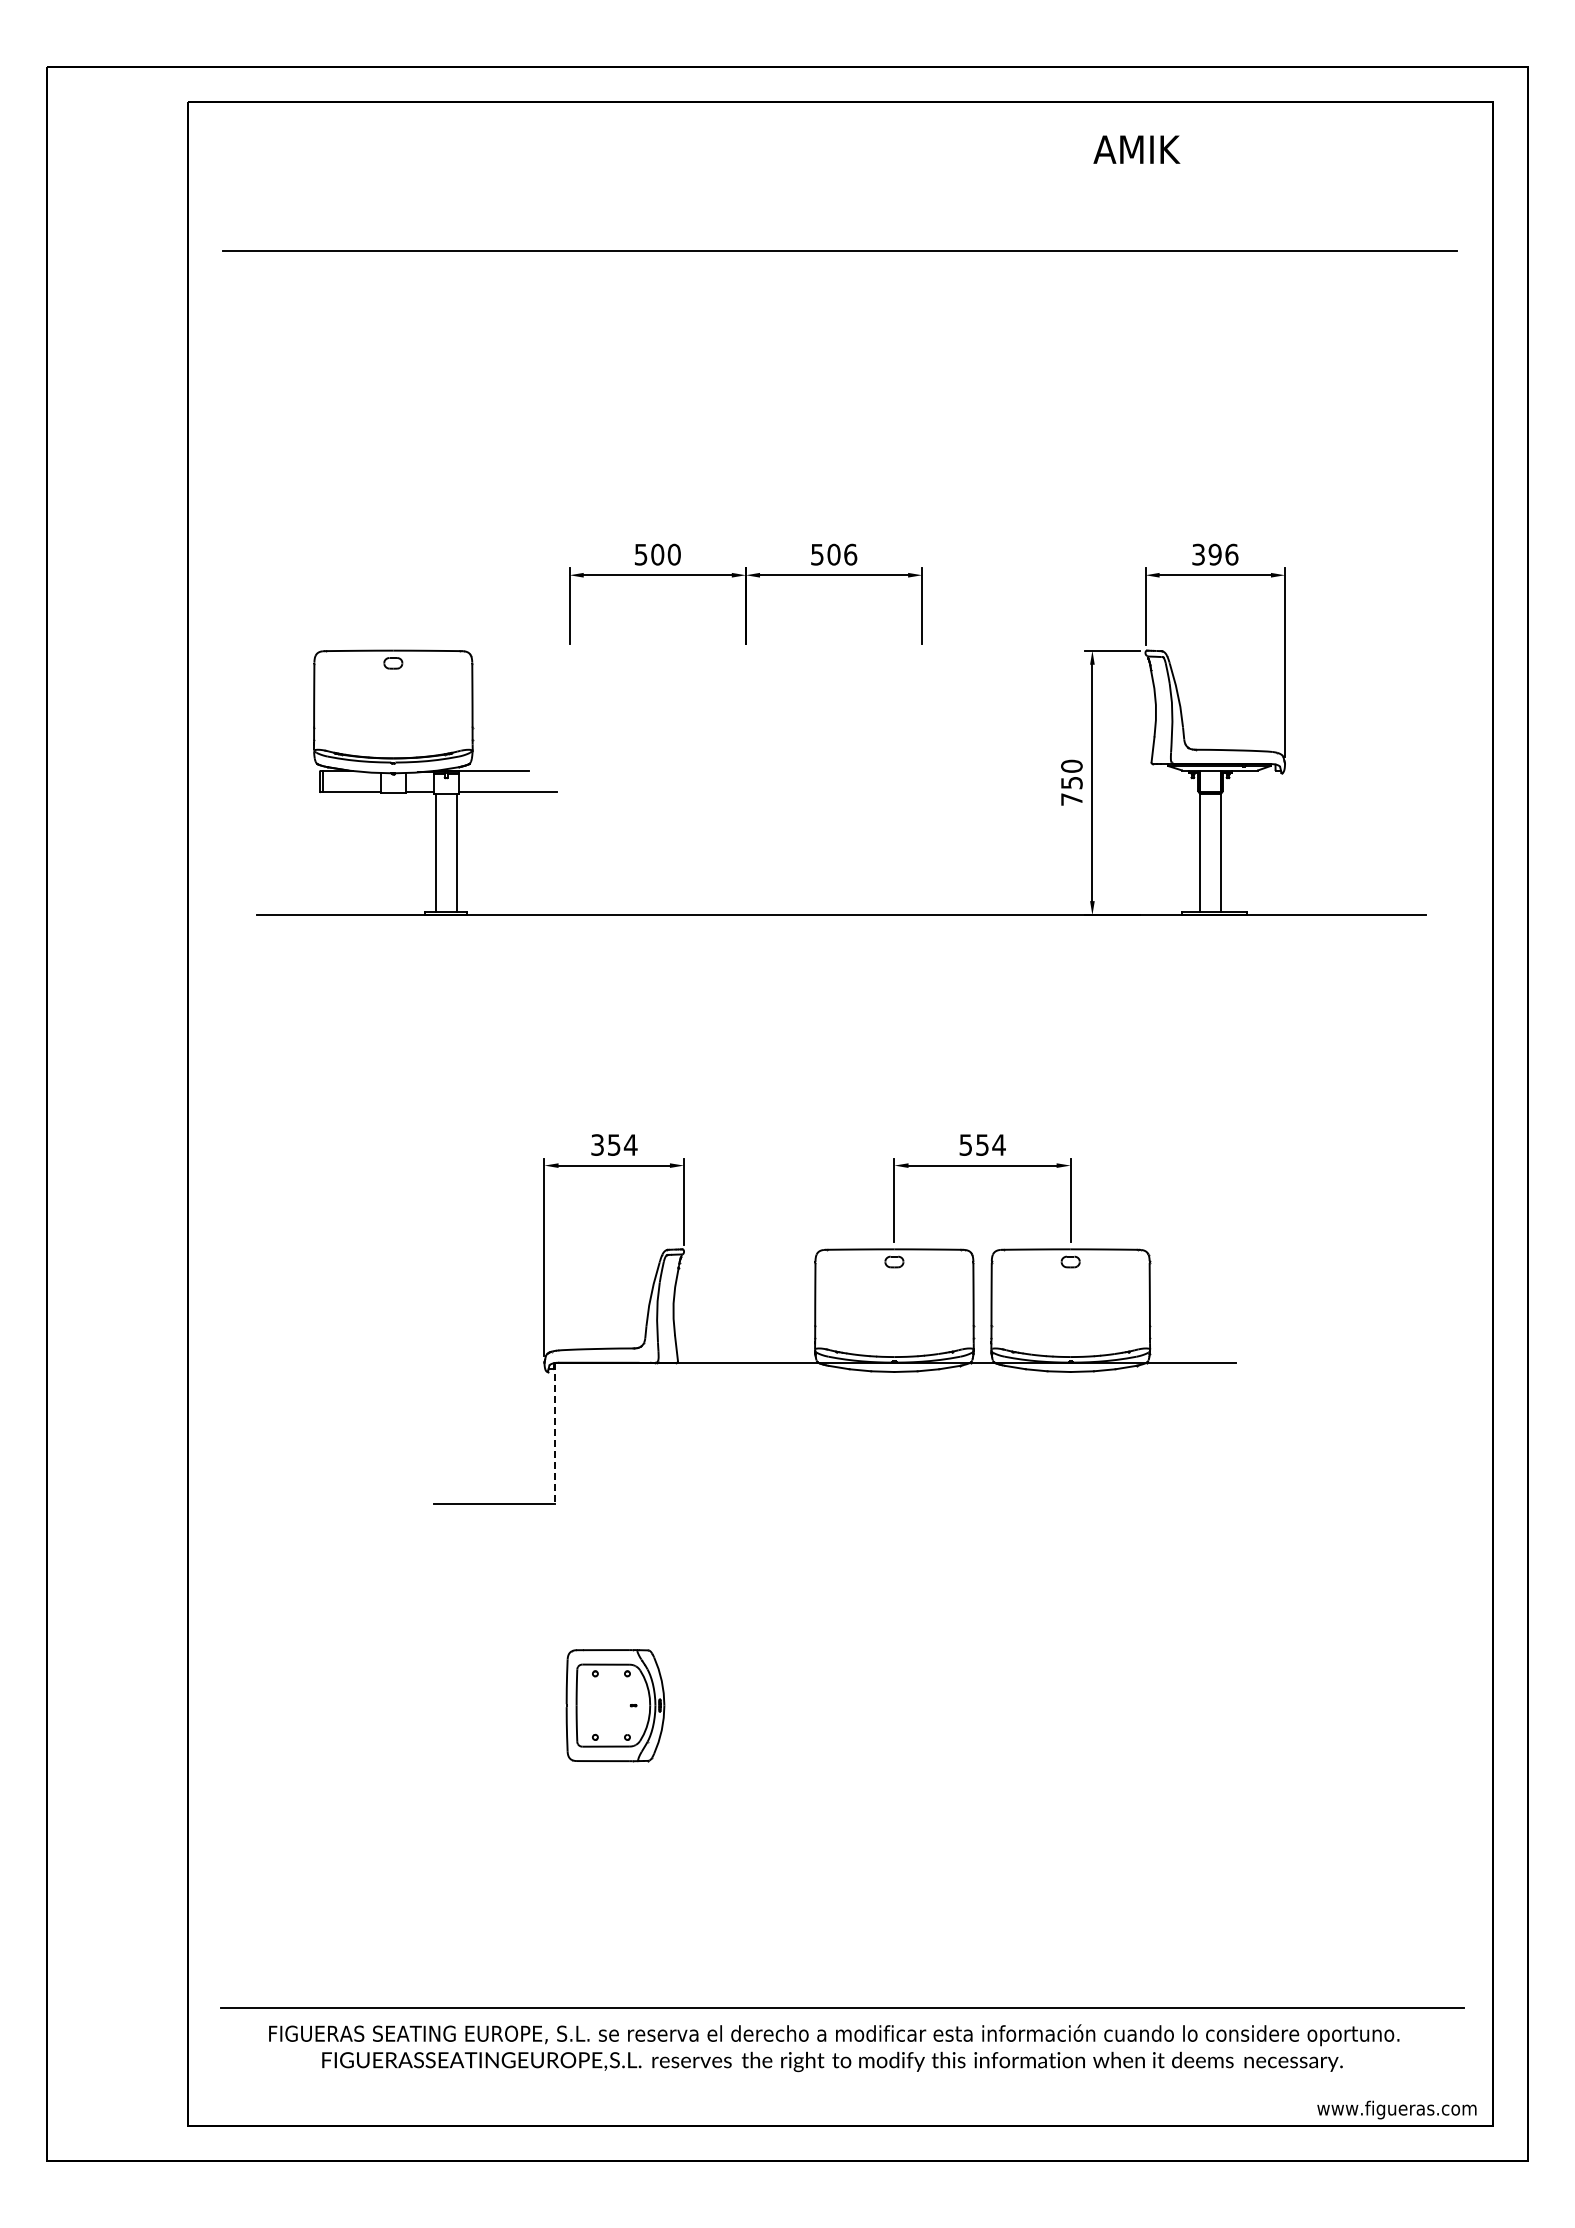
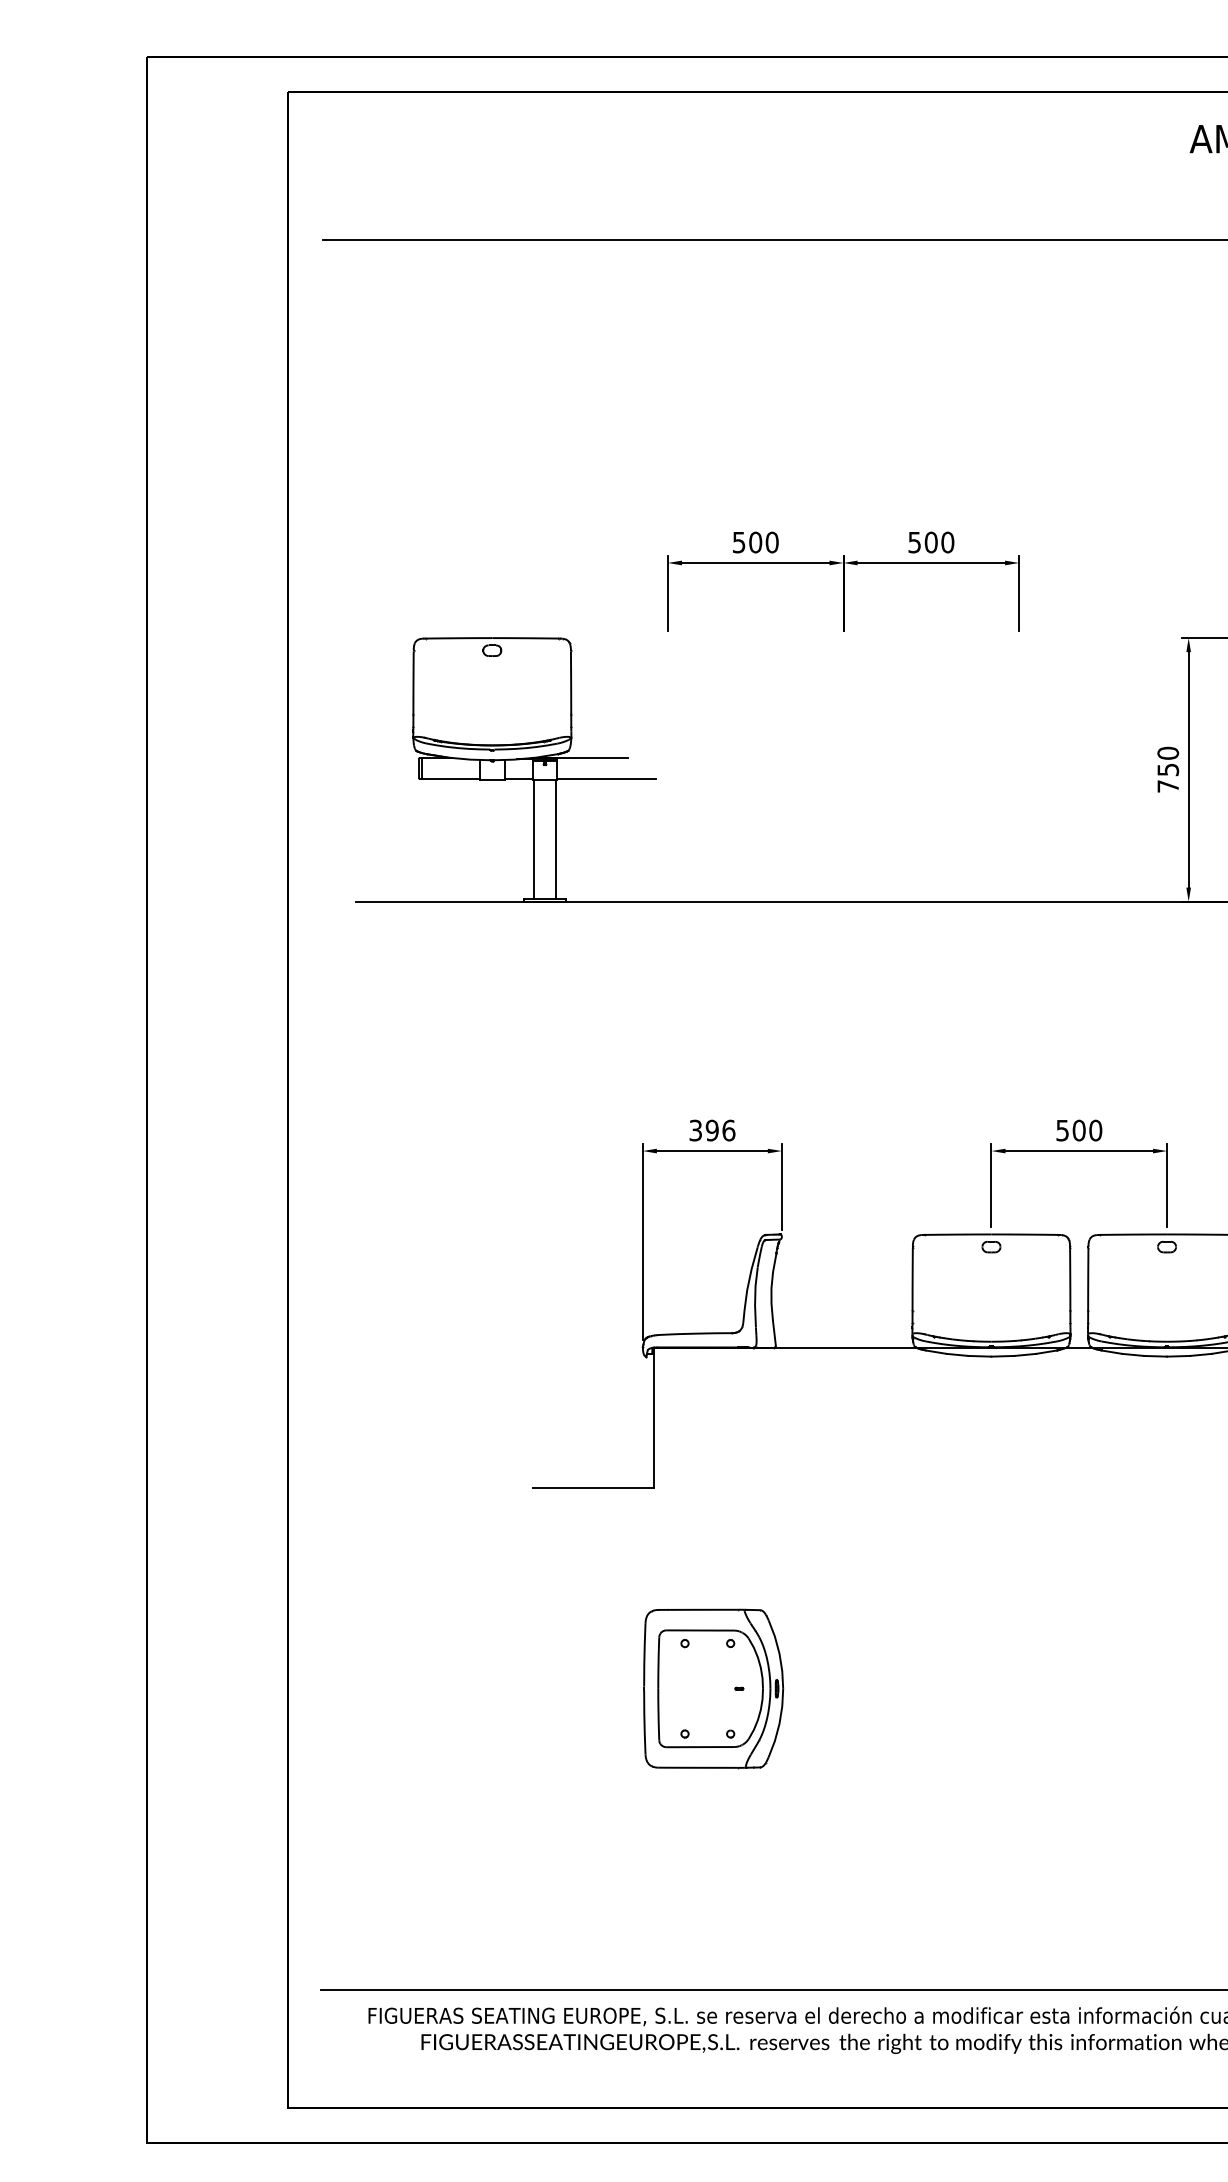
text: (850, 554) -> (947, 542), 506 -> 500
text: (622, 1144) -> (720, 1130), 354 -> 396
text: (990, 1144) -> (1087, 1130), 554 -> 500
line: (555, 1433) -> (653, 1417), dashed -> solid
part: (615, 1705) -> (713, 1688), size x1.43

